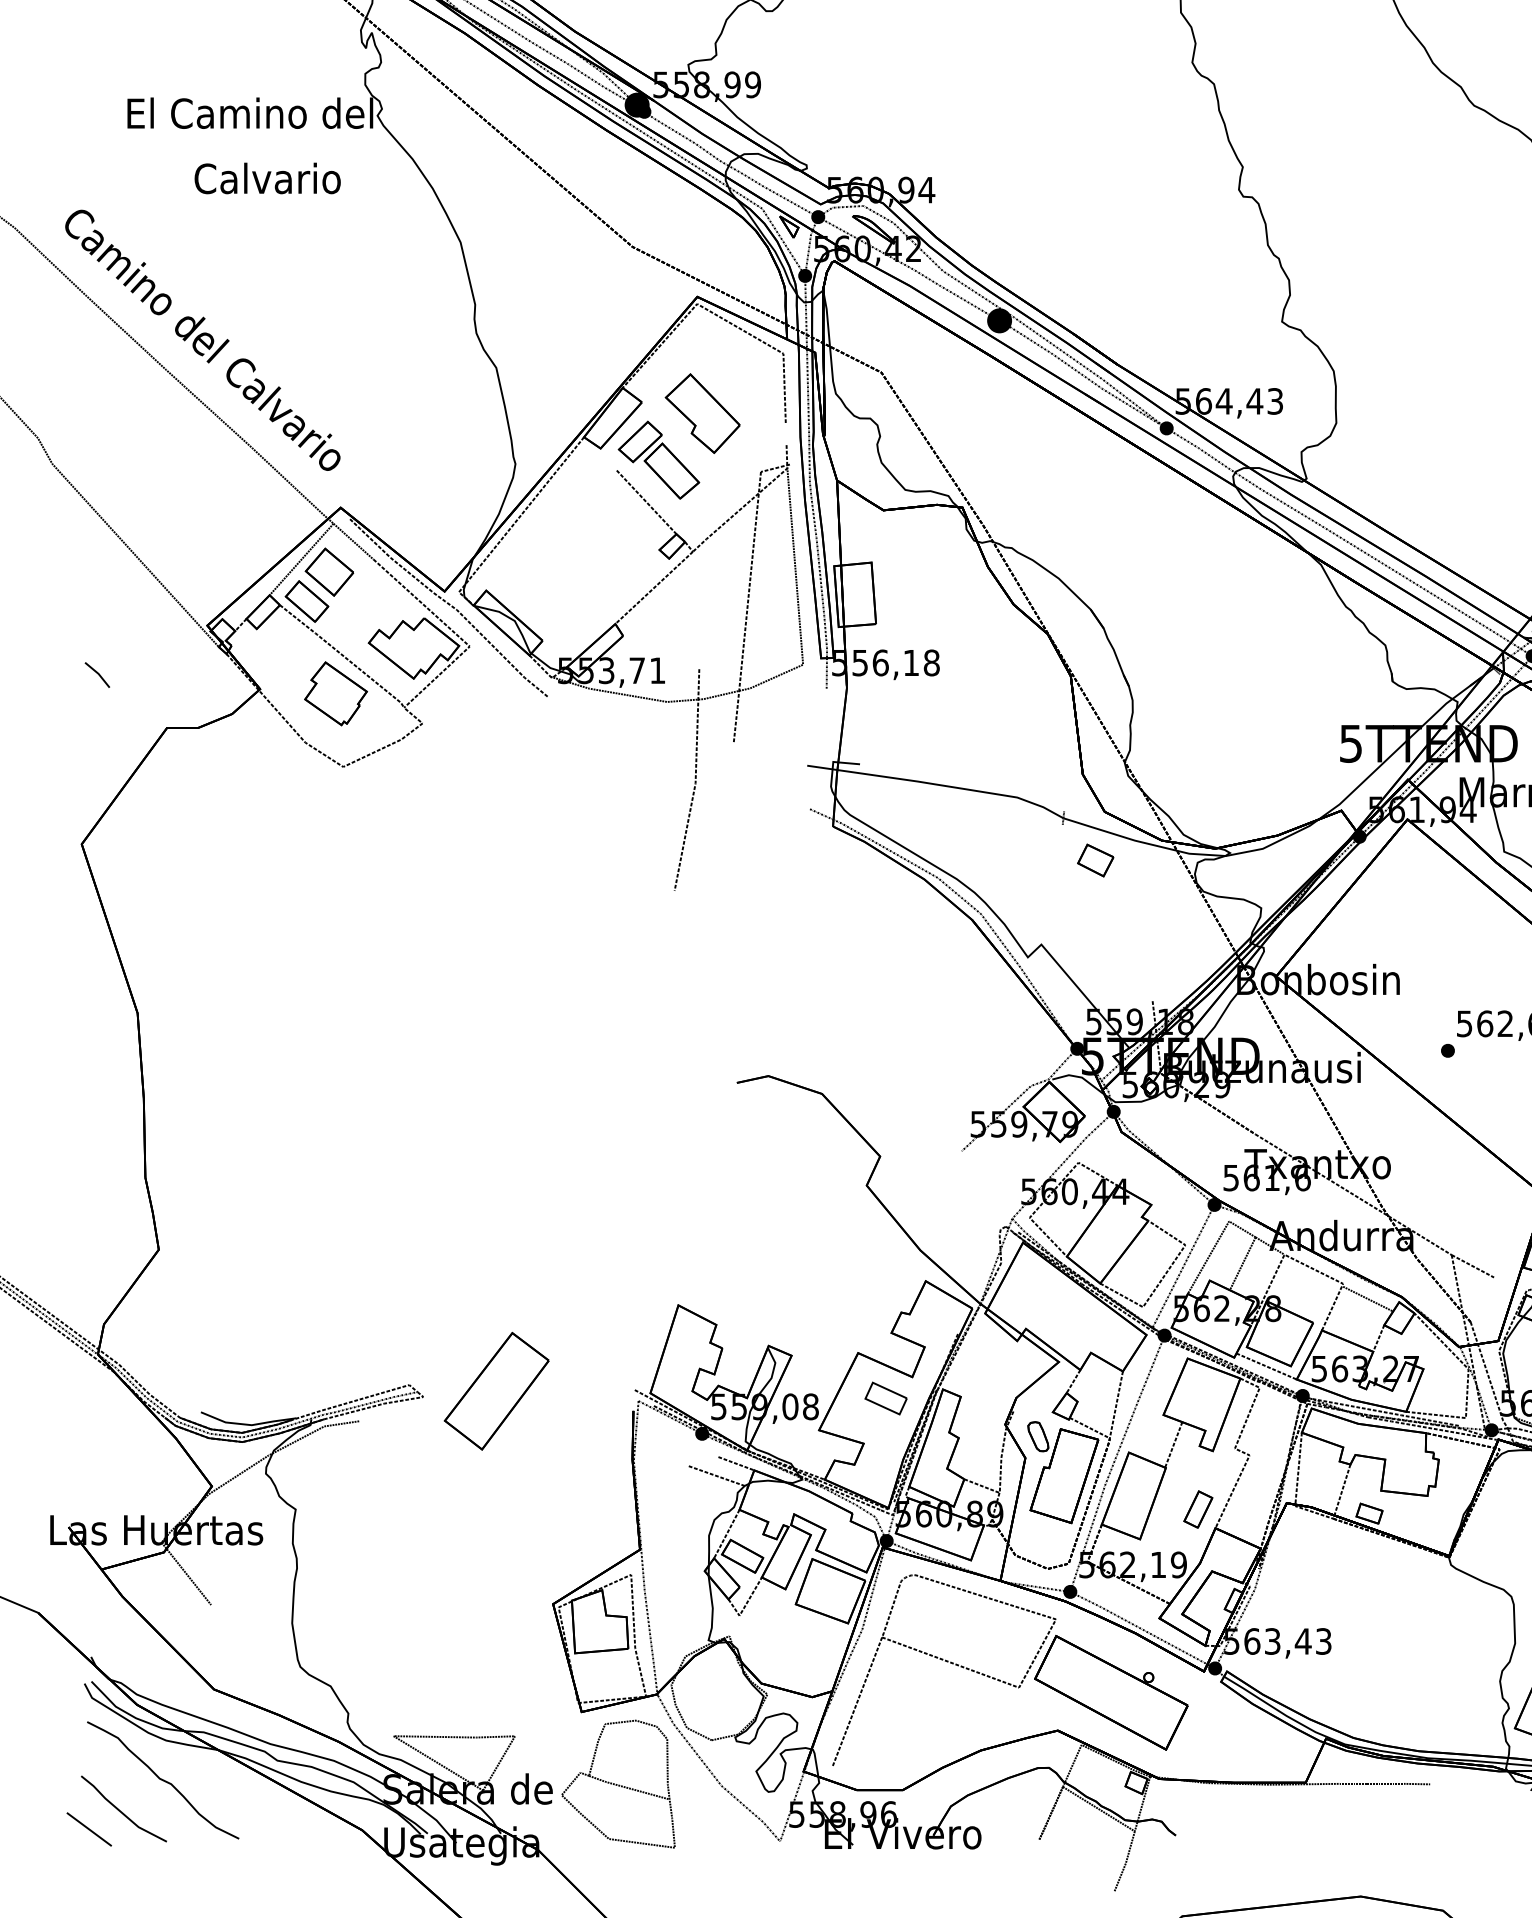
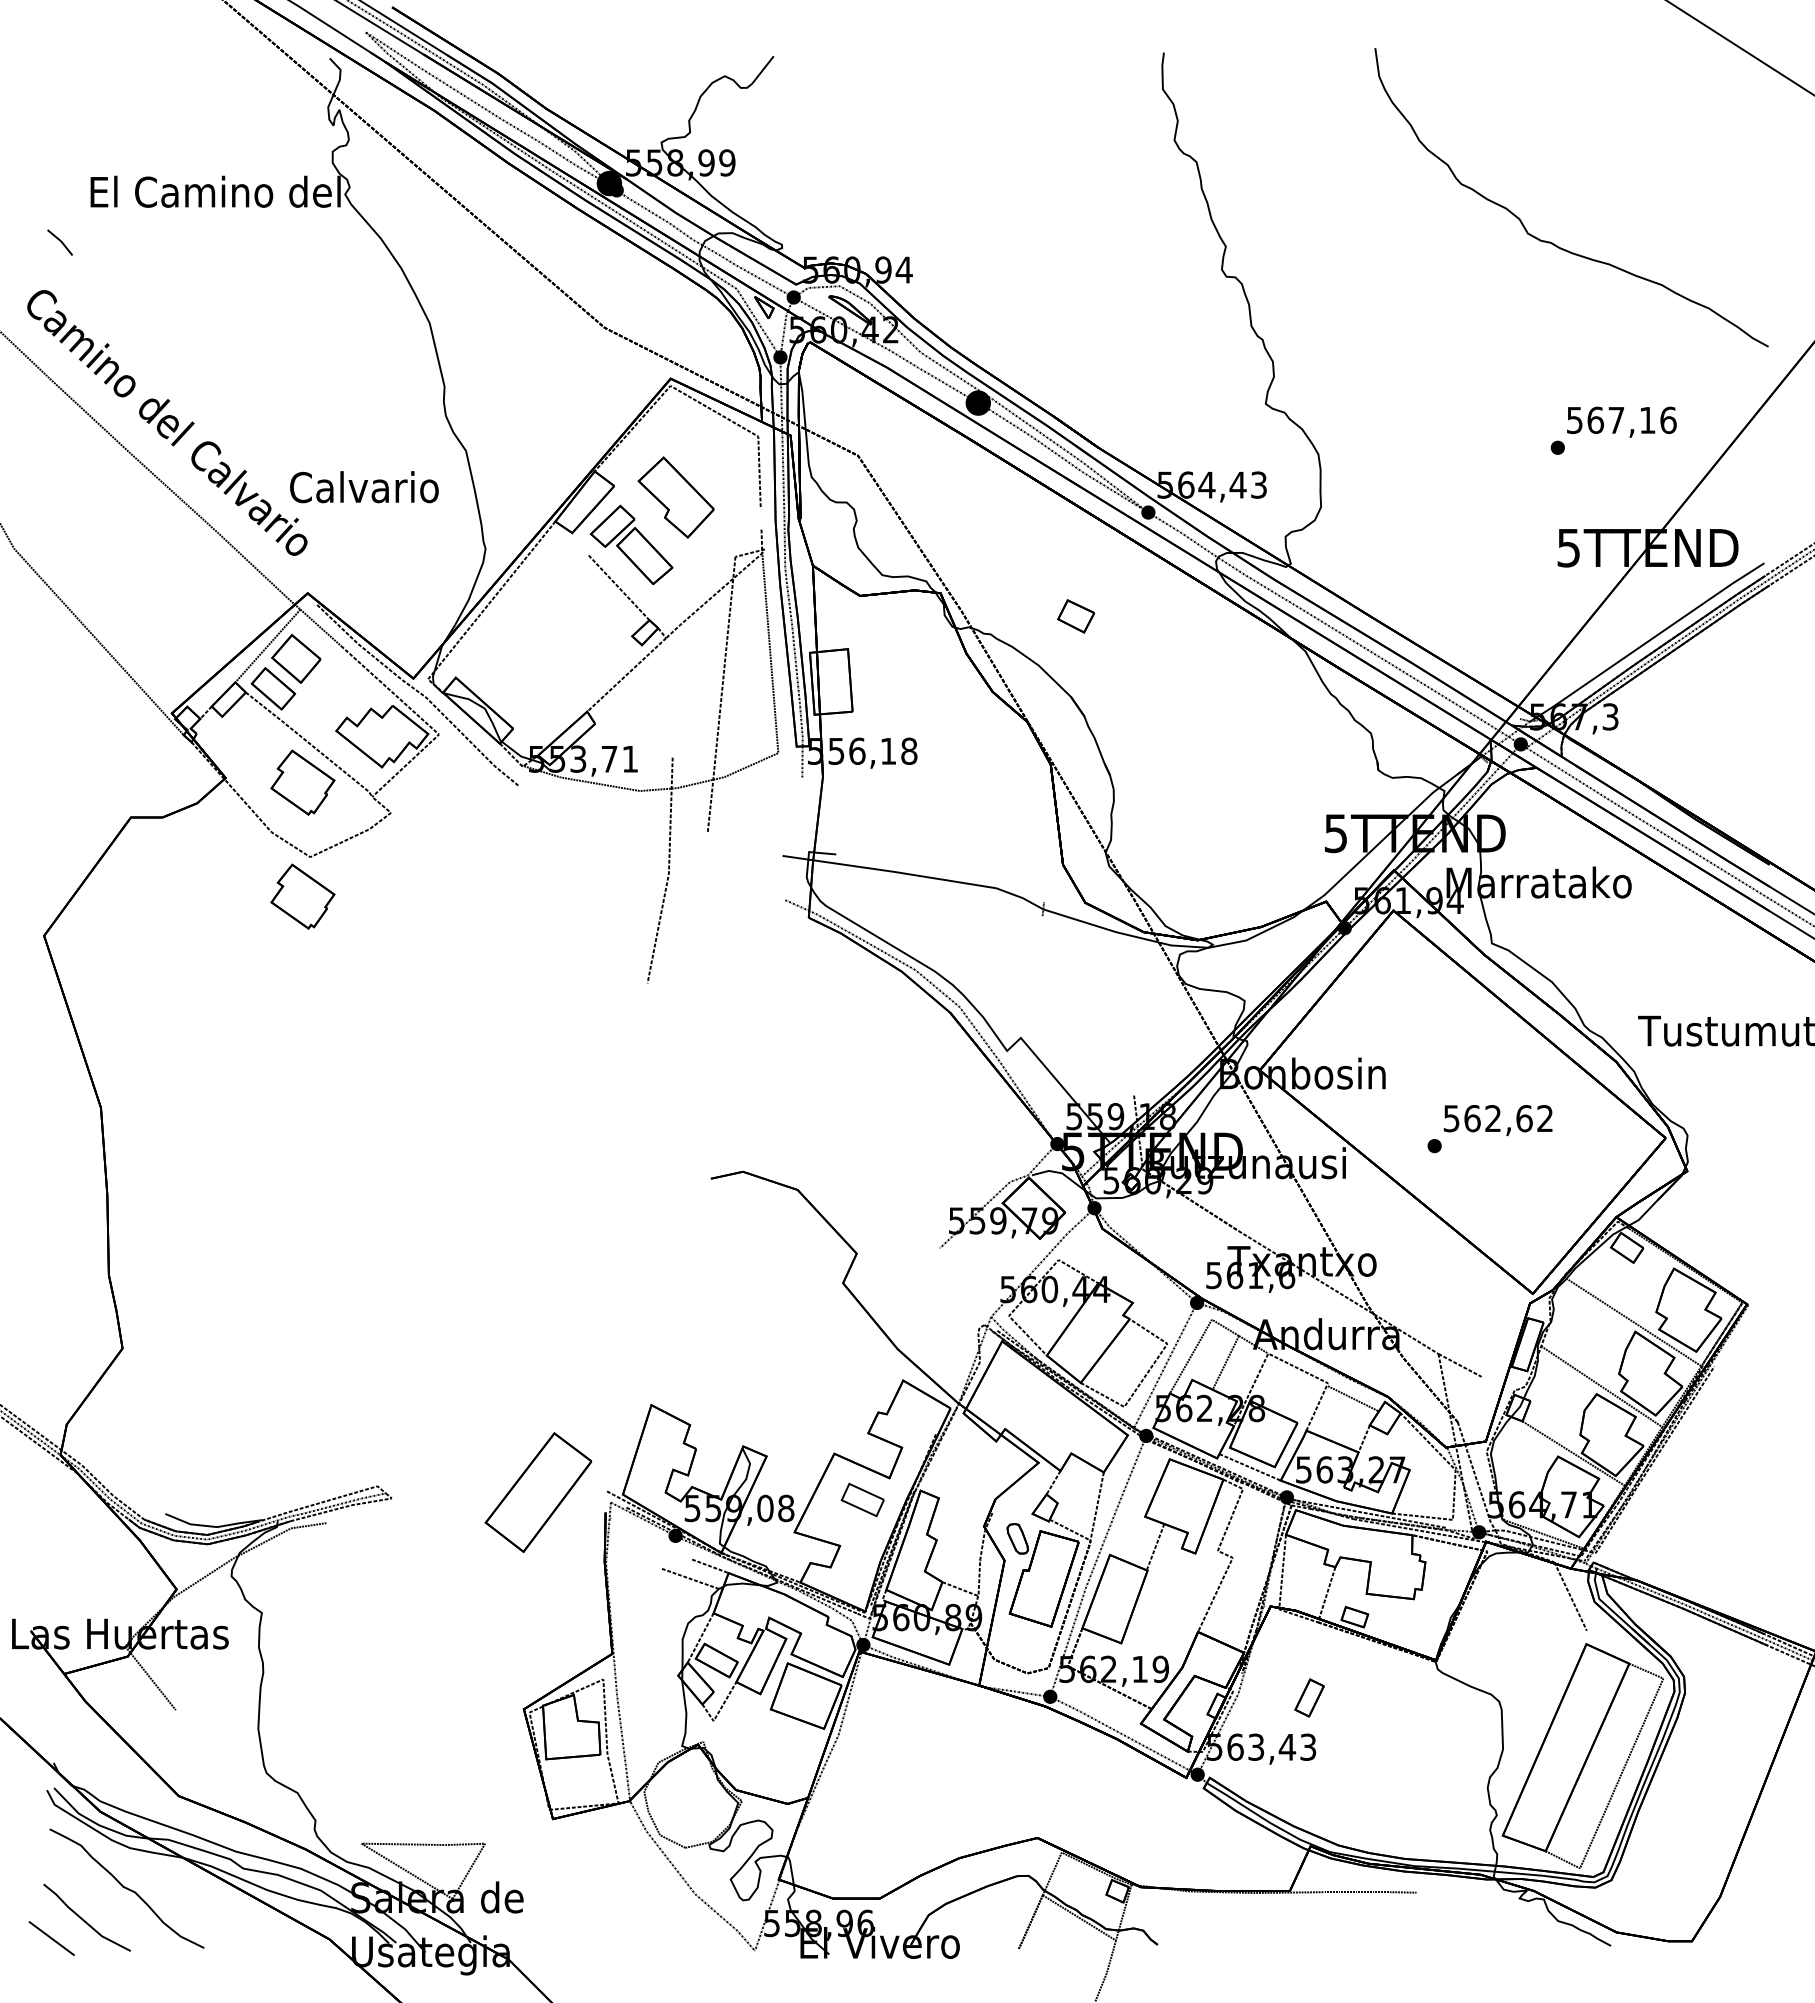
text: (267, 178) -> (364, 487), moved
line: (96, 673) -> (59, 241), moved
part: (335, 805) -> (302, 896), added
part: (1095, 860) -> (1075, 616), moved
part: (496, 1391) -> (538, 1492), moved
part: (1198, 1509) -> (1309, 1697), moved
part: (1003, 1681) -> (982, 1787), removed
part: (618, 1784) -> (590, 1892), removed

